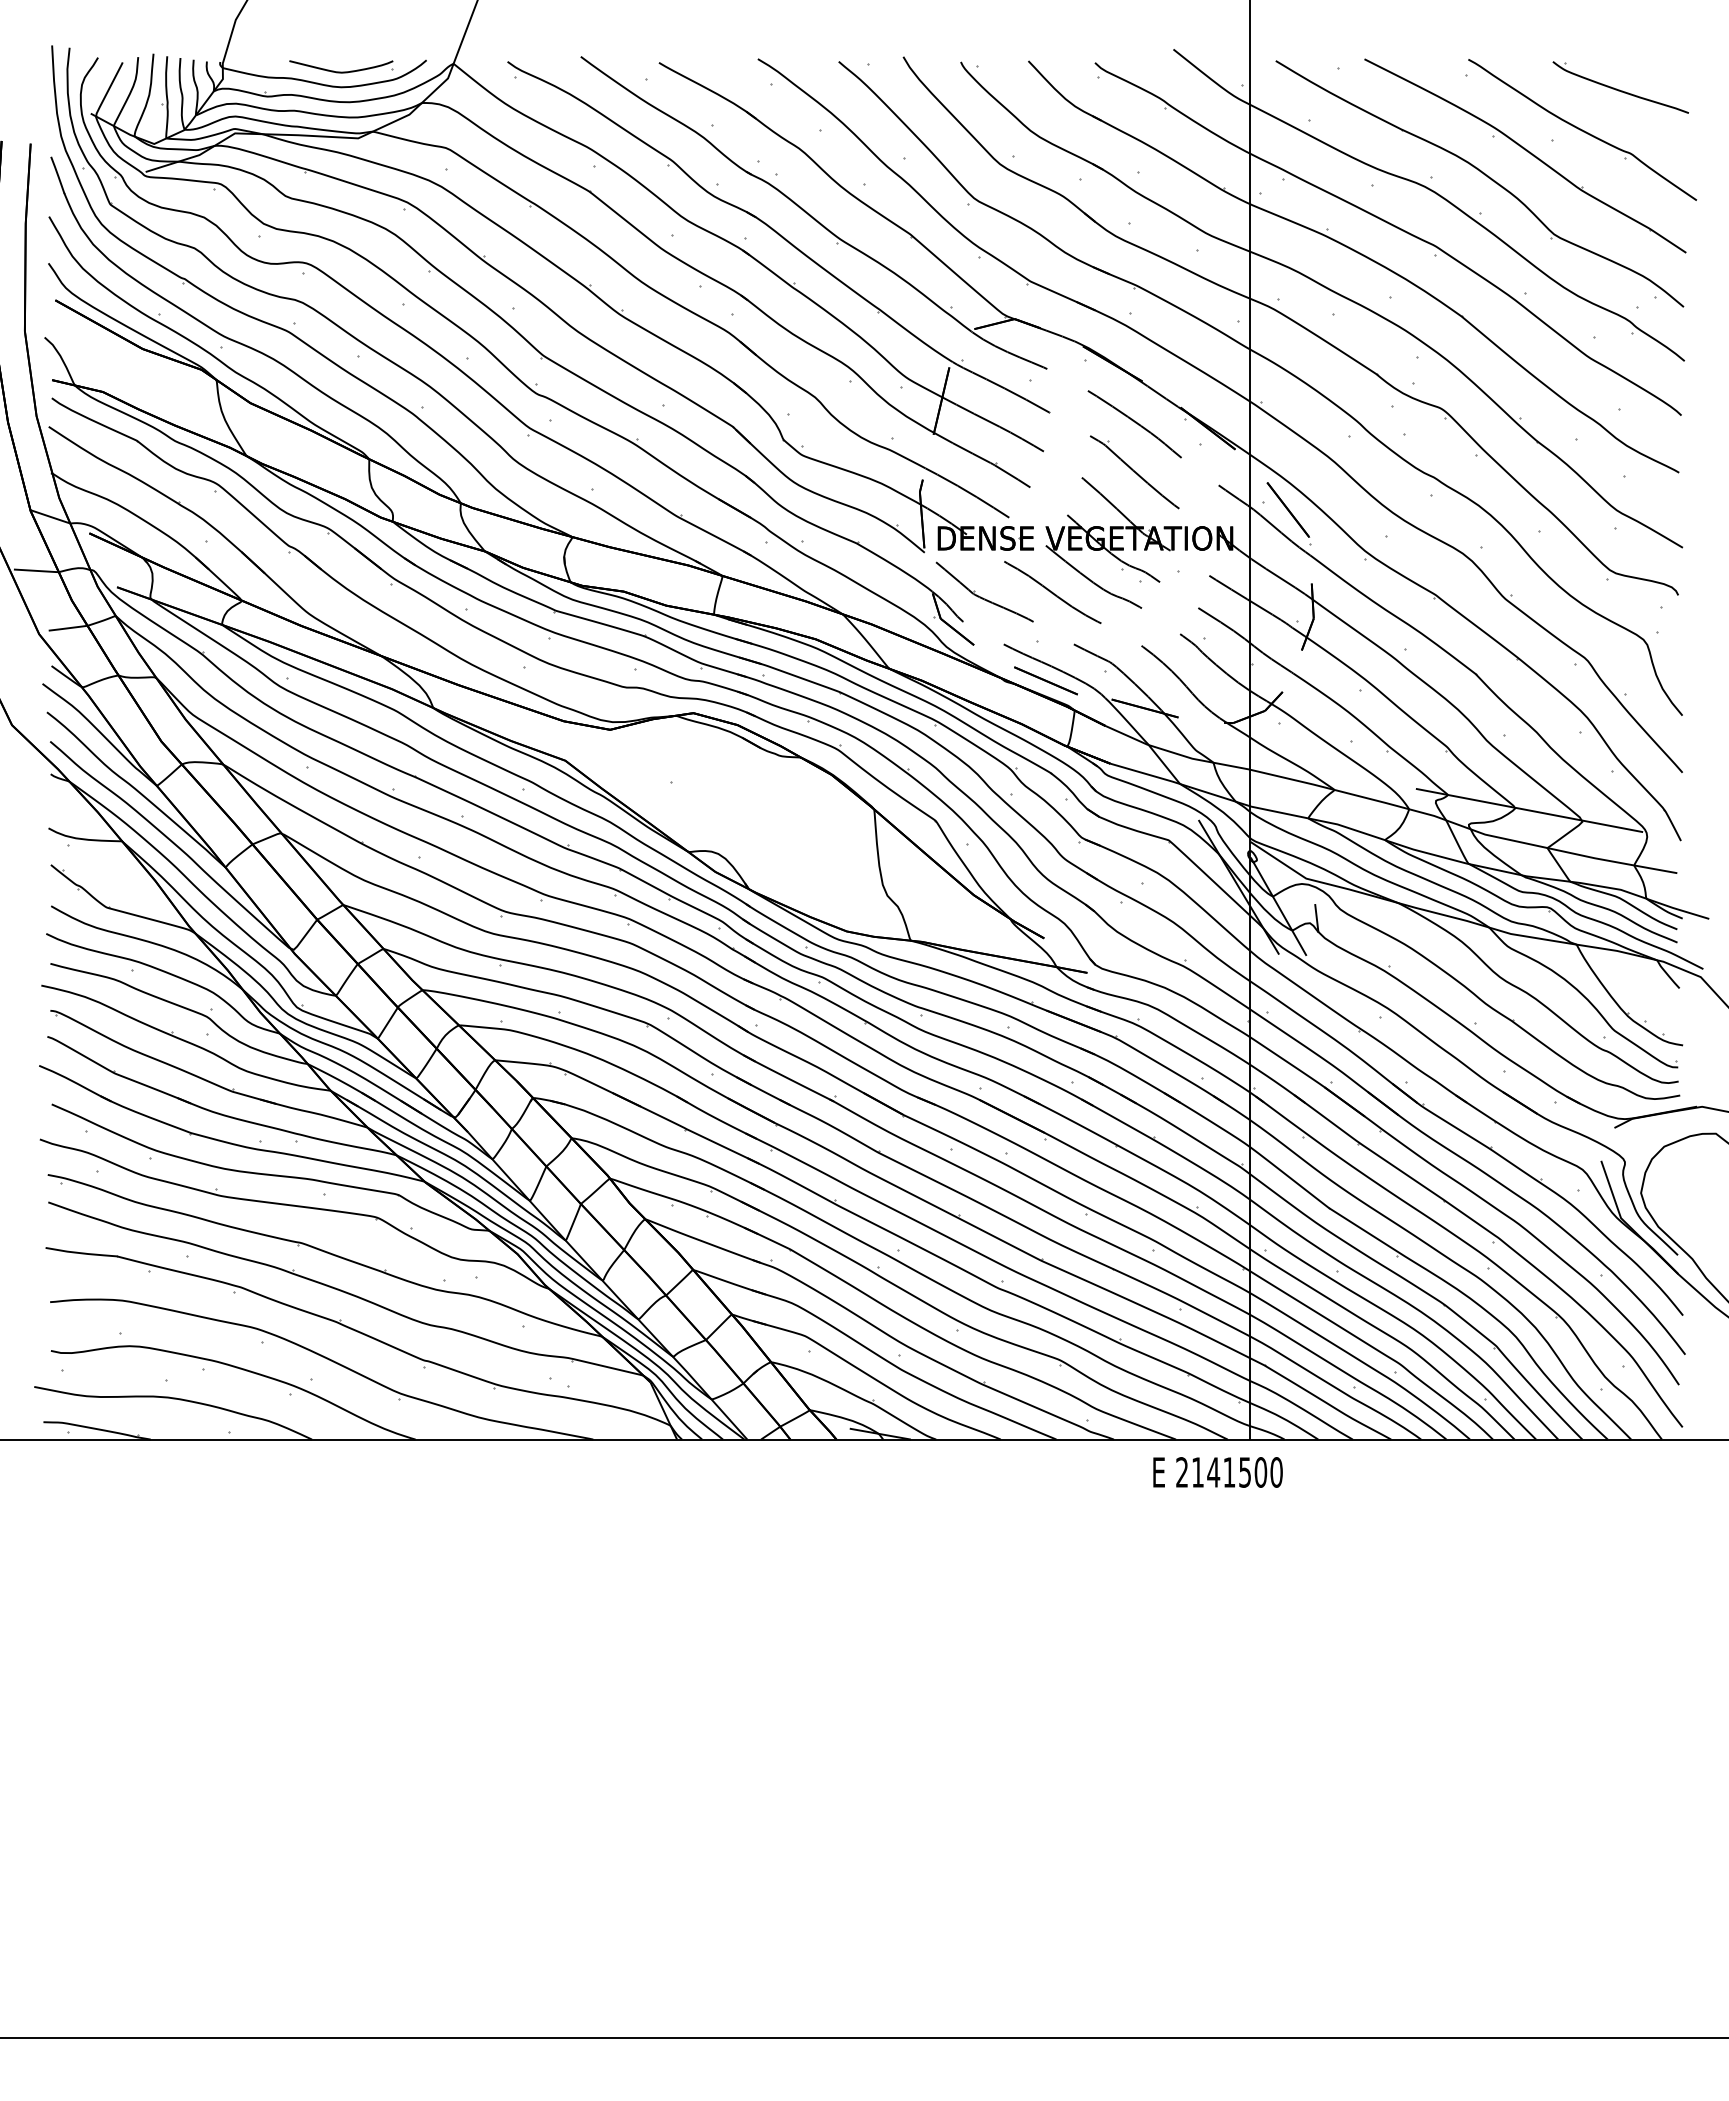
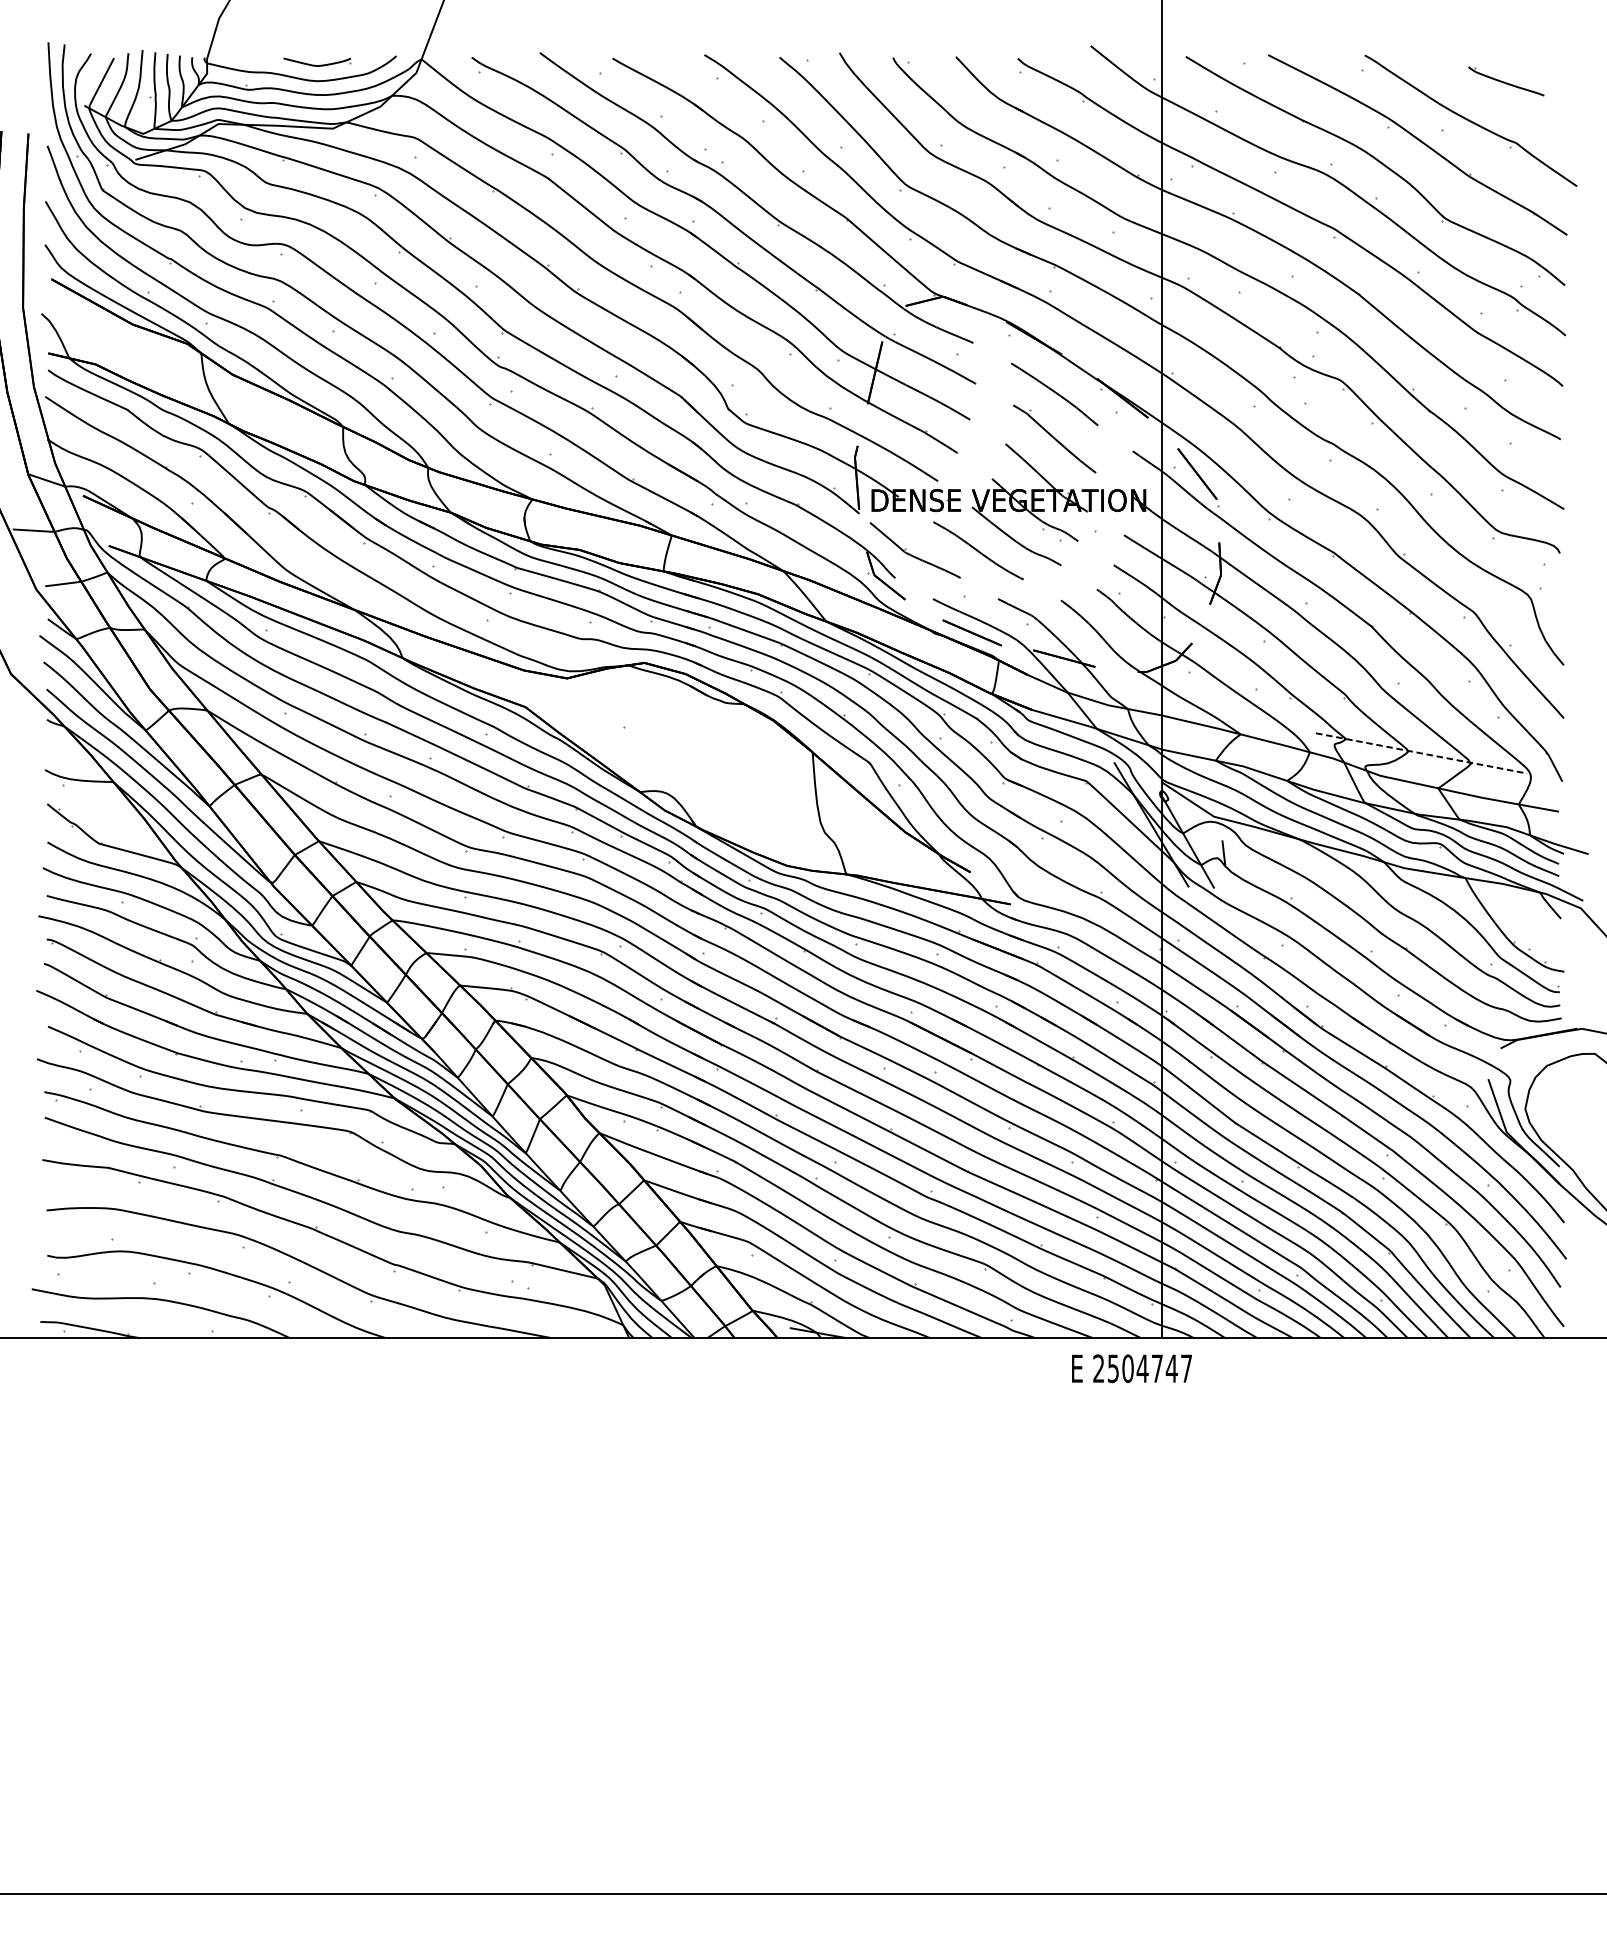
part: (341, 66) -> (317, 61), size x0.7
part: (1620, 87) -> (1506, 81), size x0.6
line: (1529, 810) -> (1421, 753), solid -> dashed
text: (1237, 1472) -> (1150, 1368), 2141500 -> 2504747

